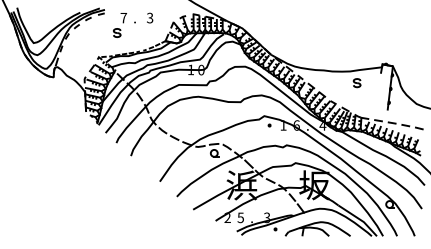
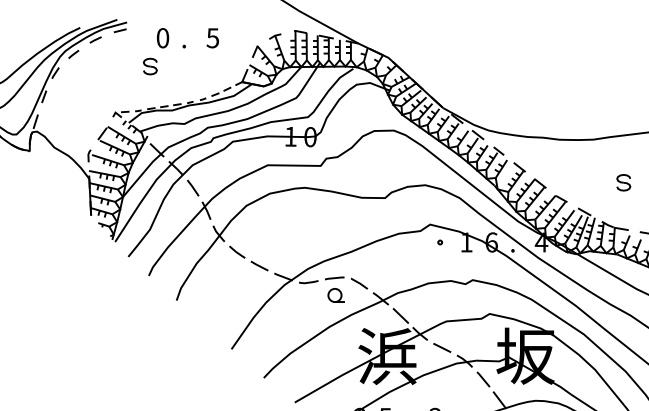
text: (123, 17) -> (162, 37), 7 -> 0
text: (150, 17) -> (213, 37), 3 -> 5
part: (356, 83) -> (622, 183), moved

